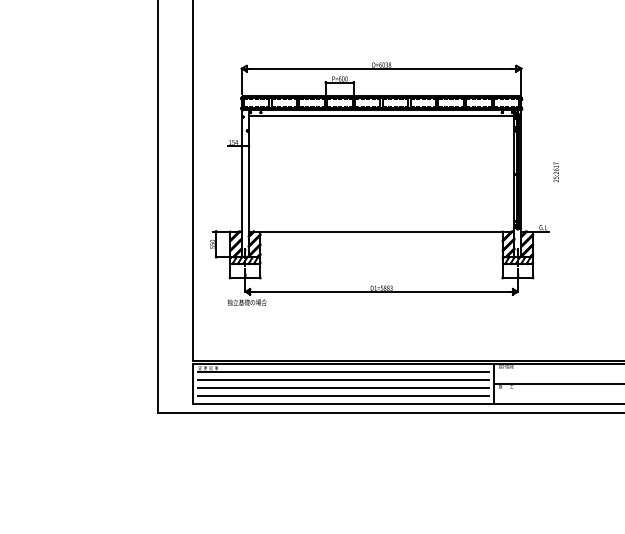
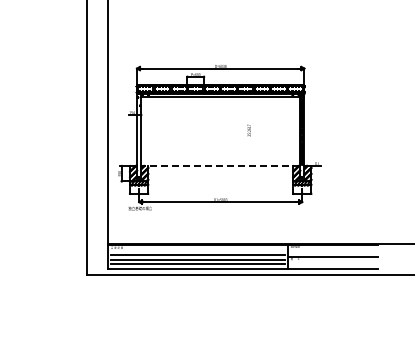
text: (555, 172) -> (248, 130), moved
line: (381, 232) -> (220, 166), solid -> dashed
line: (342, 371) -> (197, 249), removed

